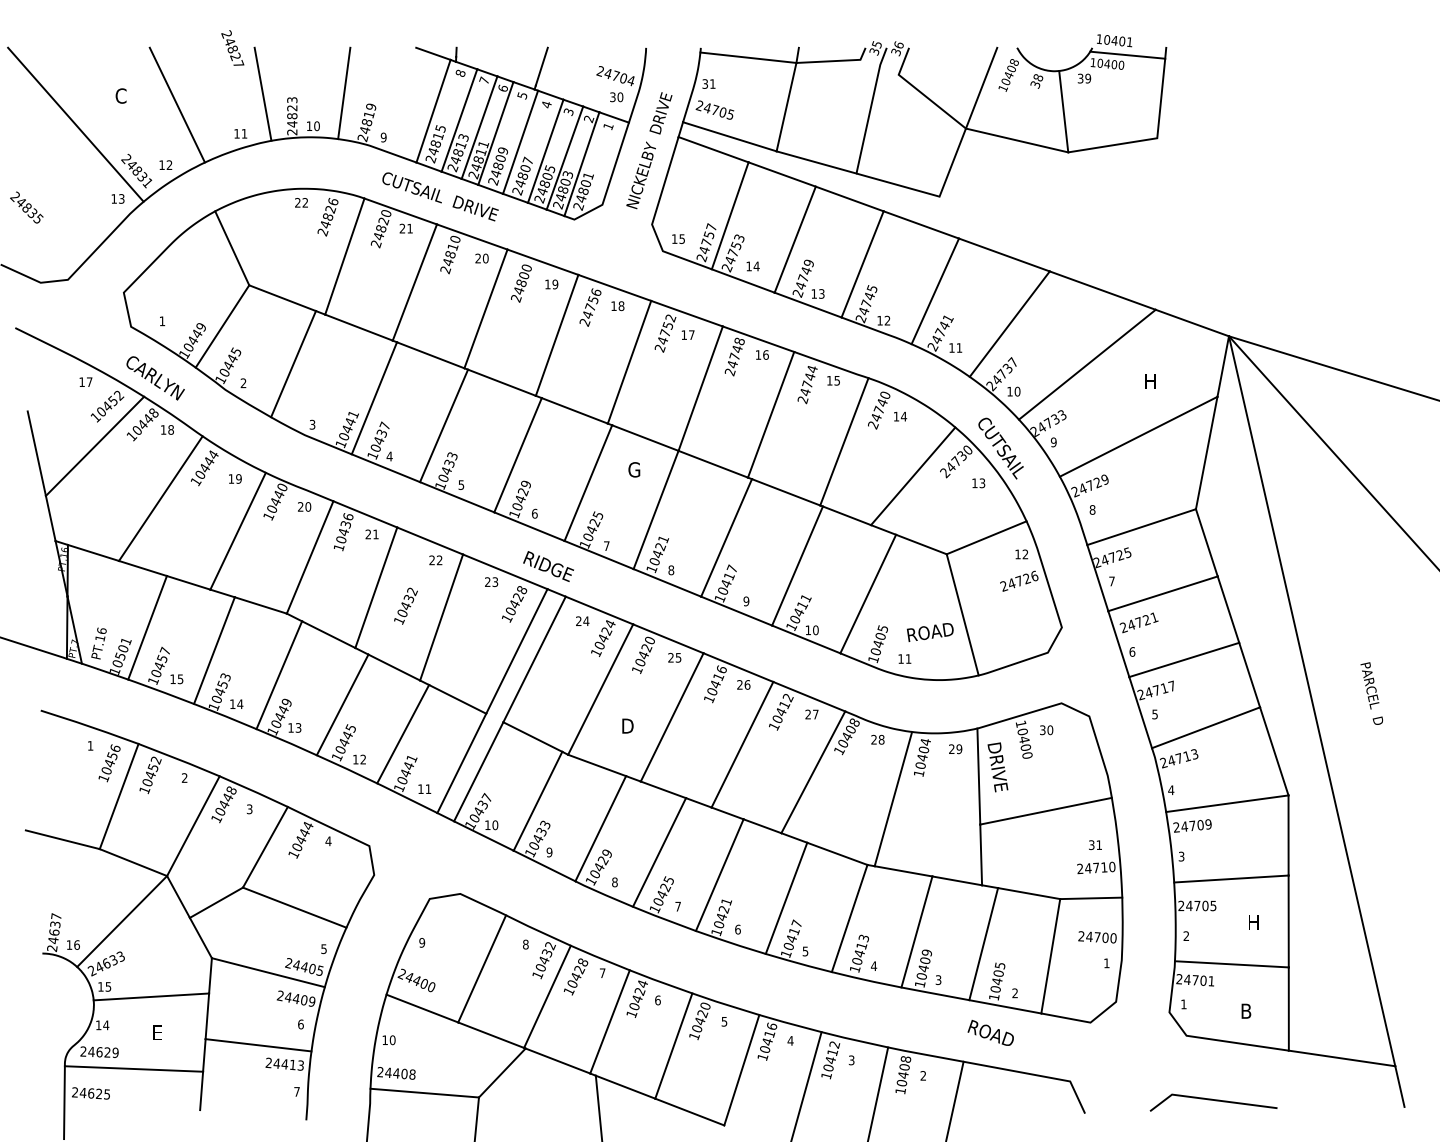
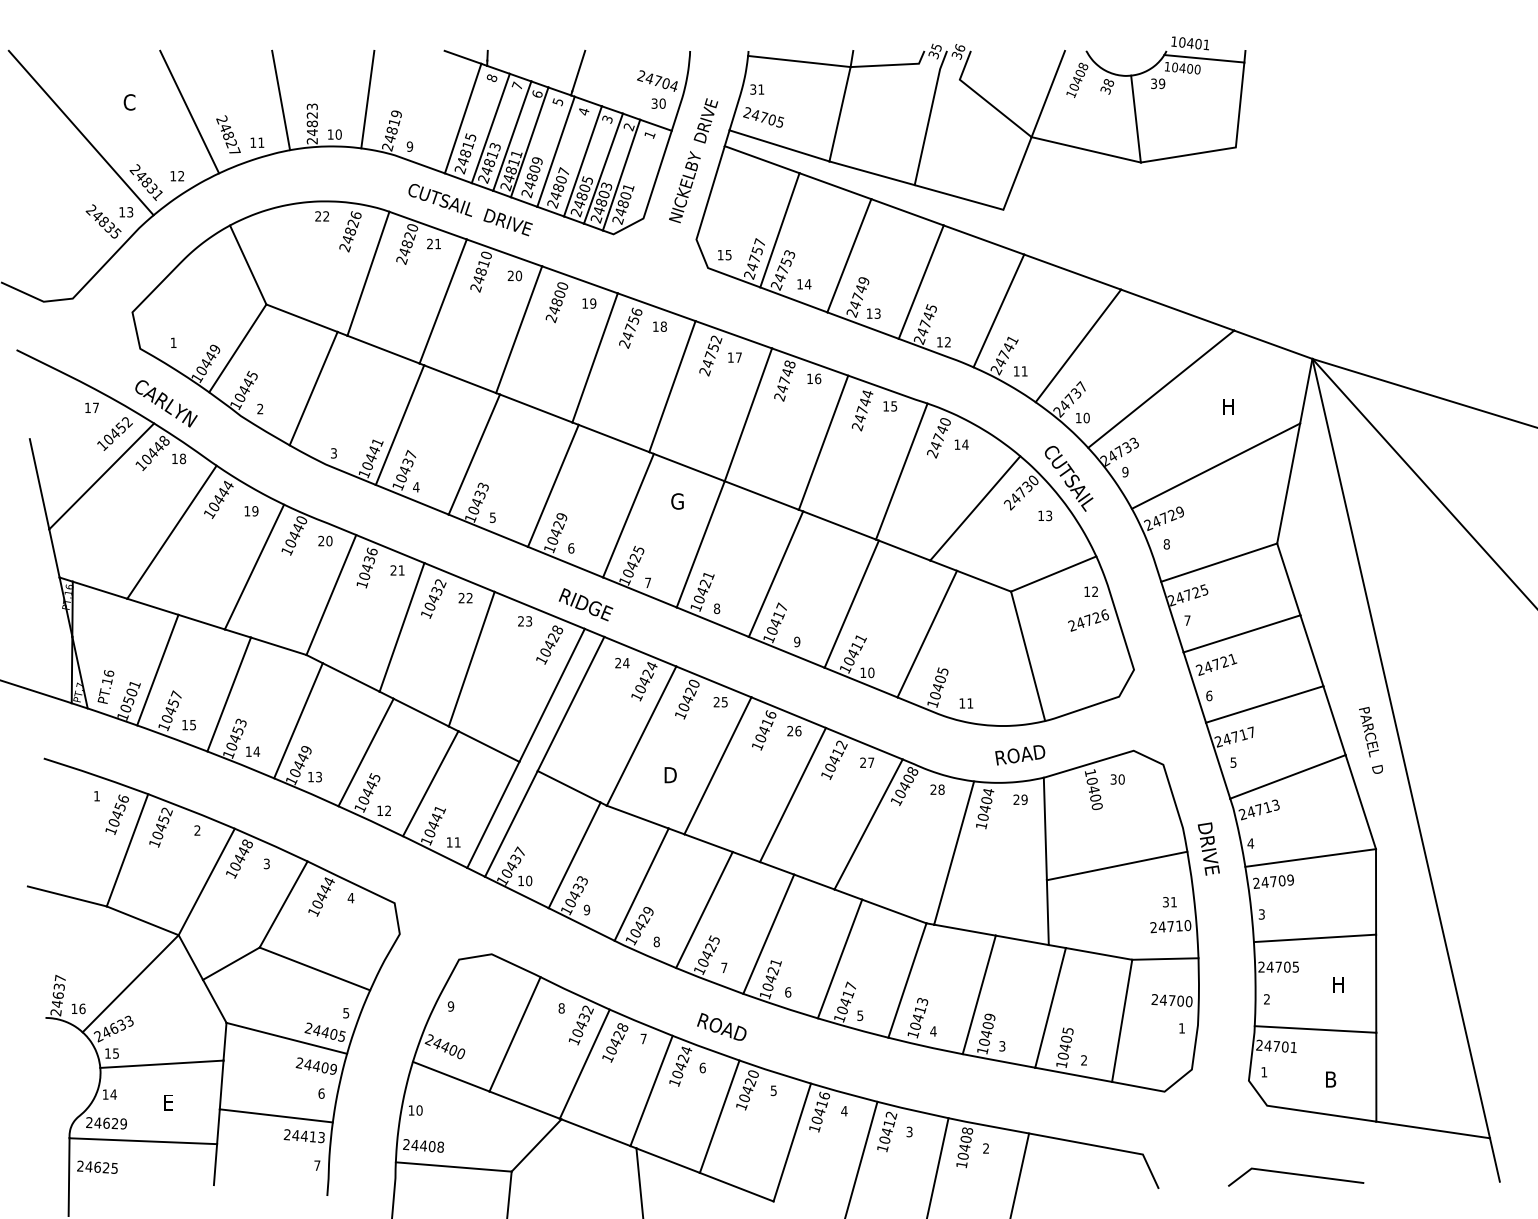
text: (232, 47) -> (228, 133), moved
text: (26, 207) -> (103, 221), moved
text: (405, 605) -> (433, 598), moved
text: (929, 632) -> (1019, 755), moved
text: (1371, 693) -> (1370, 740), moved
text: (997, 767) -> (1208, 849), moved
text: (990, 1032) -> (721, 1026), moved

